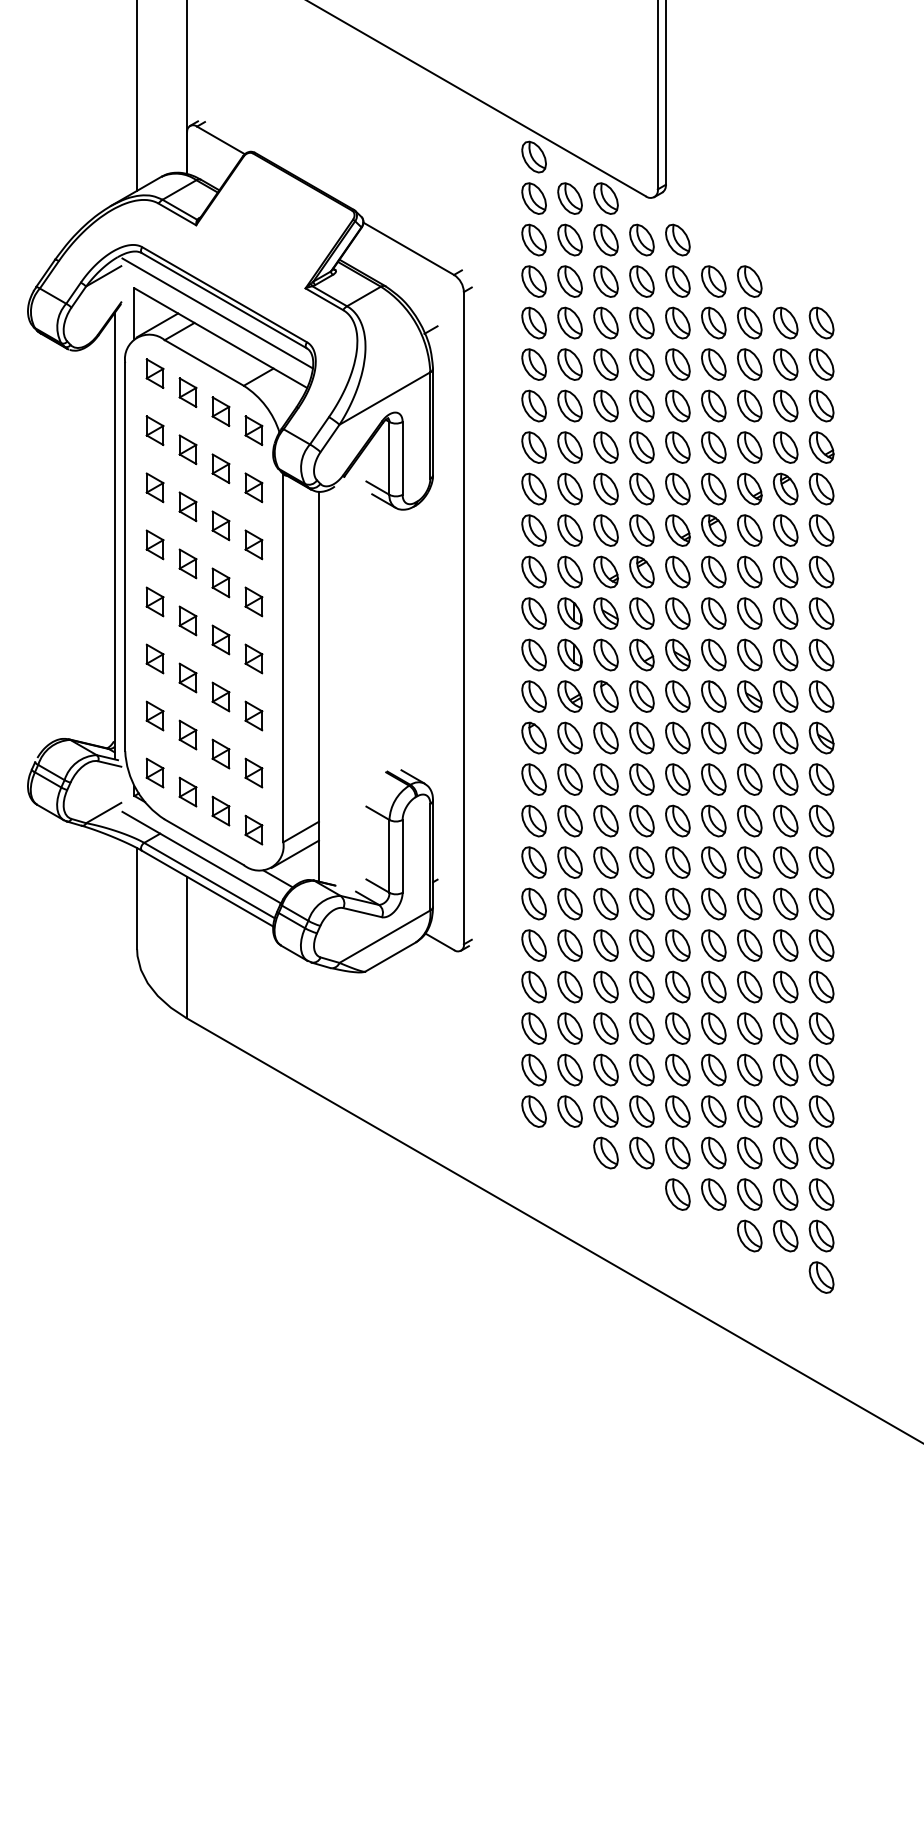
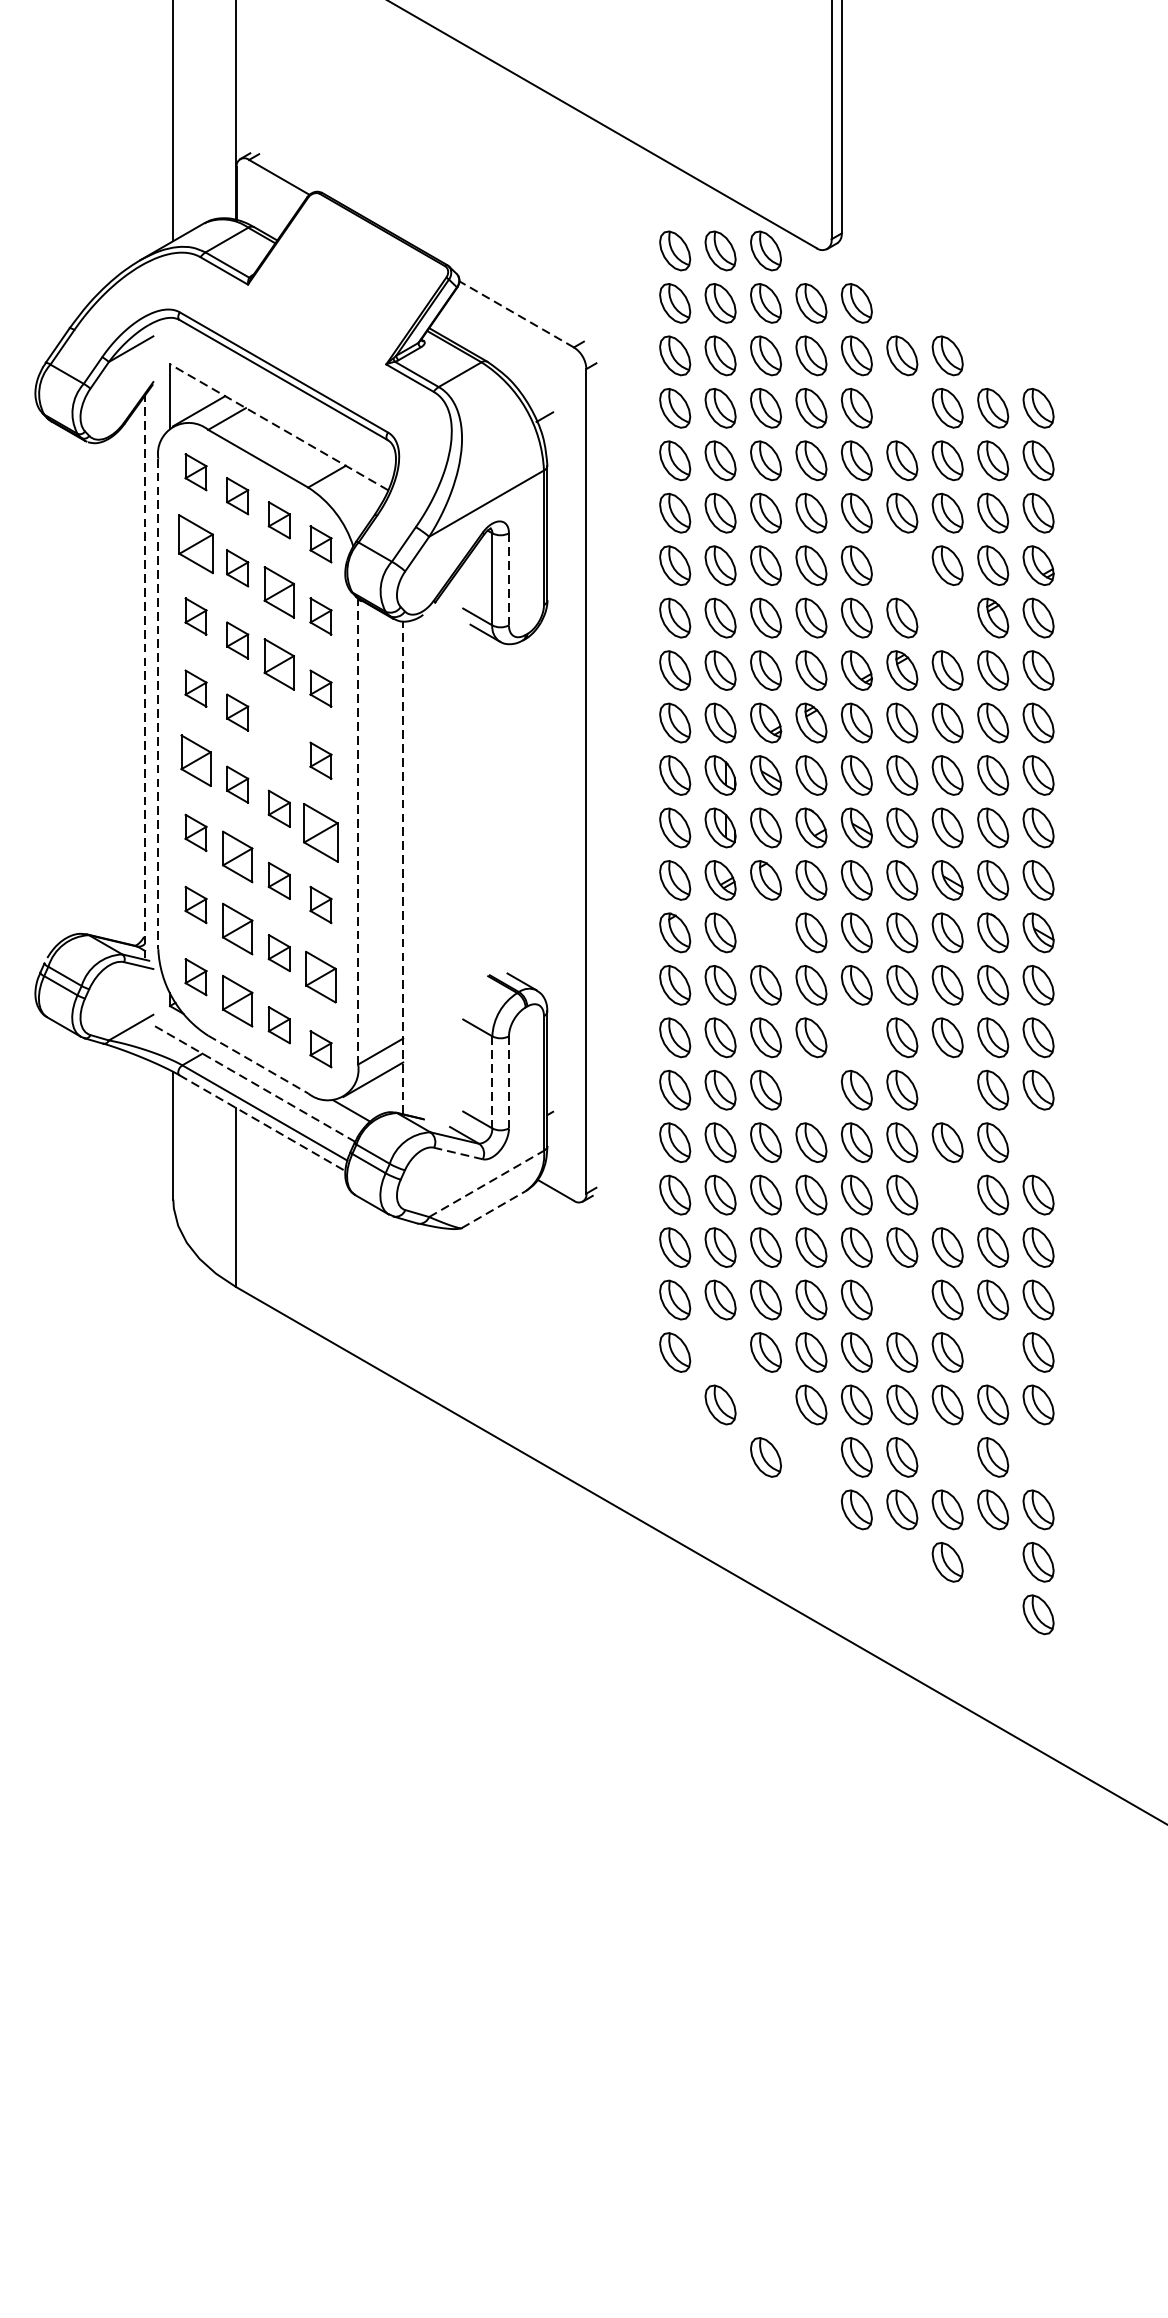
part: (533, 156) -> (674, 197), removed
line: (408, 248) -> (516, 314), solid -> dashed
line: (217, 313) -> (274, 396), removed
part: (713, 322) -> (901, 407), removed
line: (220, 338) -> (278, 427), solid -> dashed
part: (154, 430) -> (195, 544), size x1.6
part: (713, 447) -> (901, 565), removed
line: (402, 458) -> (508, 579), solid -> dashed
part: (220, 468) -> (278, 592), size x1.4
part: (749, 488) -> (947, 617), removed
part: (220, 525) -> (278, 664), size x1.4
line: (114, 535) -> (144, 676), solid -> dashed
line: (125, 557) -> (158, 704), solid -> dashed
part: (220, 582) -> (278, 736), removed
part: (154, 601) -> (195, 760), size x1.4
line: (283, 657) -> (358, 830), solid -> dashed
part: (253, 658) -> (320, 832), size x1.6
part: (187, 677) -> (237, 856), size x1.4
line: (318, 686) -> (402, 867), solid -> dashed
part: (187, 734) -> (237, 928), size x1.4
part: (605, 737) -> (765, 932), removed
part: (253, 772) -> (320, 976), size x1.4
part: (187, 791) -> (237, 1000), size x1.4
part: (677, 820) -> (856, 1037), removed
line: (204, 842) -> (258, 1064), solid -> dashed
line: (389, 856) -> (492, 1082), solid -> dashed
line: (402, 856) -> (508, 1082), solid -> dashed
line: (201, 857) -> (254, 1083), solid -> dashed
part: (641, 862) -> (810, 1090), removed
part: (749, 862) -> (947, 1090), removed
line: (207, 888) -> (262, 1122), solid -> dashed
part: (821, 903) -> (1038, 1141), removed
line: (362, 912) -> (458, 1153), solid -> dashed
line: (385, 936) -> (487, 1183), solid -> dashed
part: (749, 945) -> (947, 1195), removed
line: (391, 956) -> (494, 1208), solid -> dashed
part: (713, 1028) -> (901, 1299), removed
part: (569, 1069) -> (719, 1351), removed
part: (785, 1069) -> (992, 1351), removed
part: (533, 1111) -> (674, 1404), removed
part: (605, 1111) -> (765, 1404), removed
part: (641, 1152) -> (810, 1456), removed
part: (749, 1152) -> (947, 1456), removed
part: (821, 1152) -> (1038, 1456), removed
part: (785, 1235) -> (992, 1561), removed

